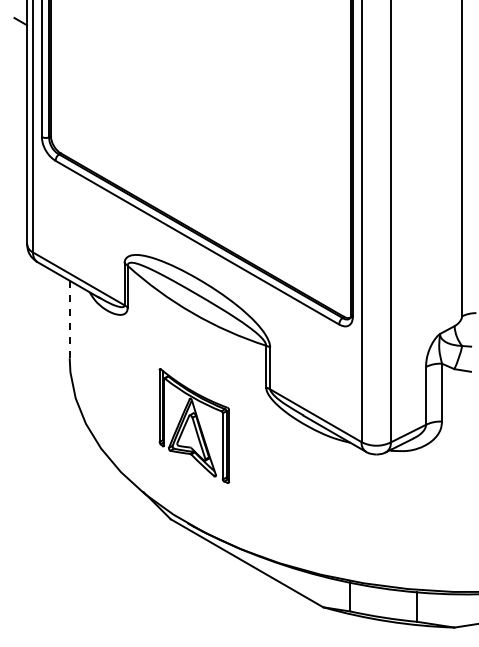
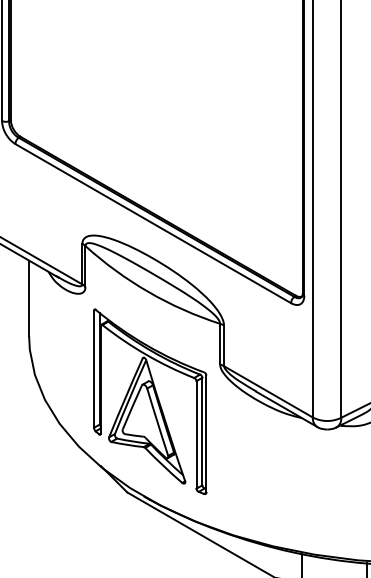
line: (69, 319) -> (28, 298), dashed -> solid
part: (194, 425) -> (150, 401), size x1.67

